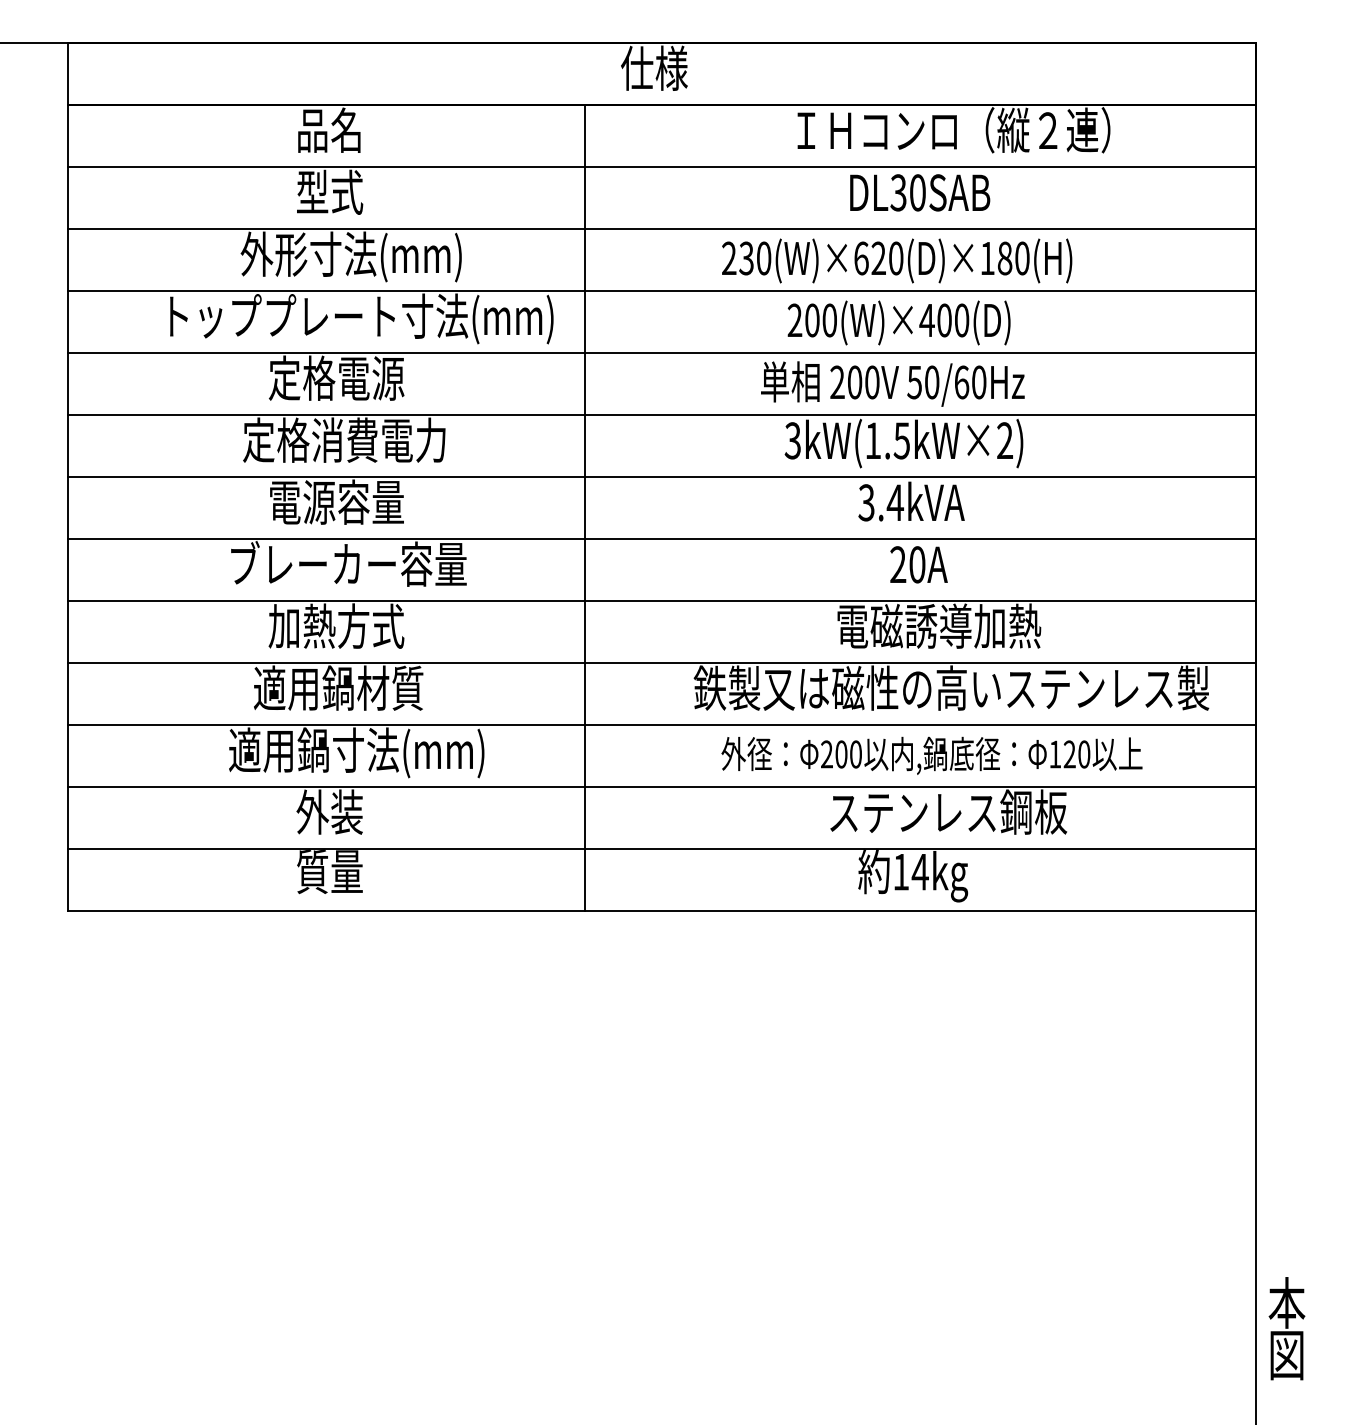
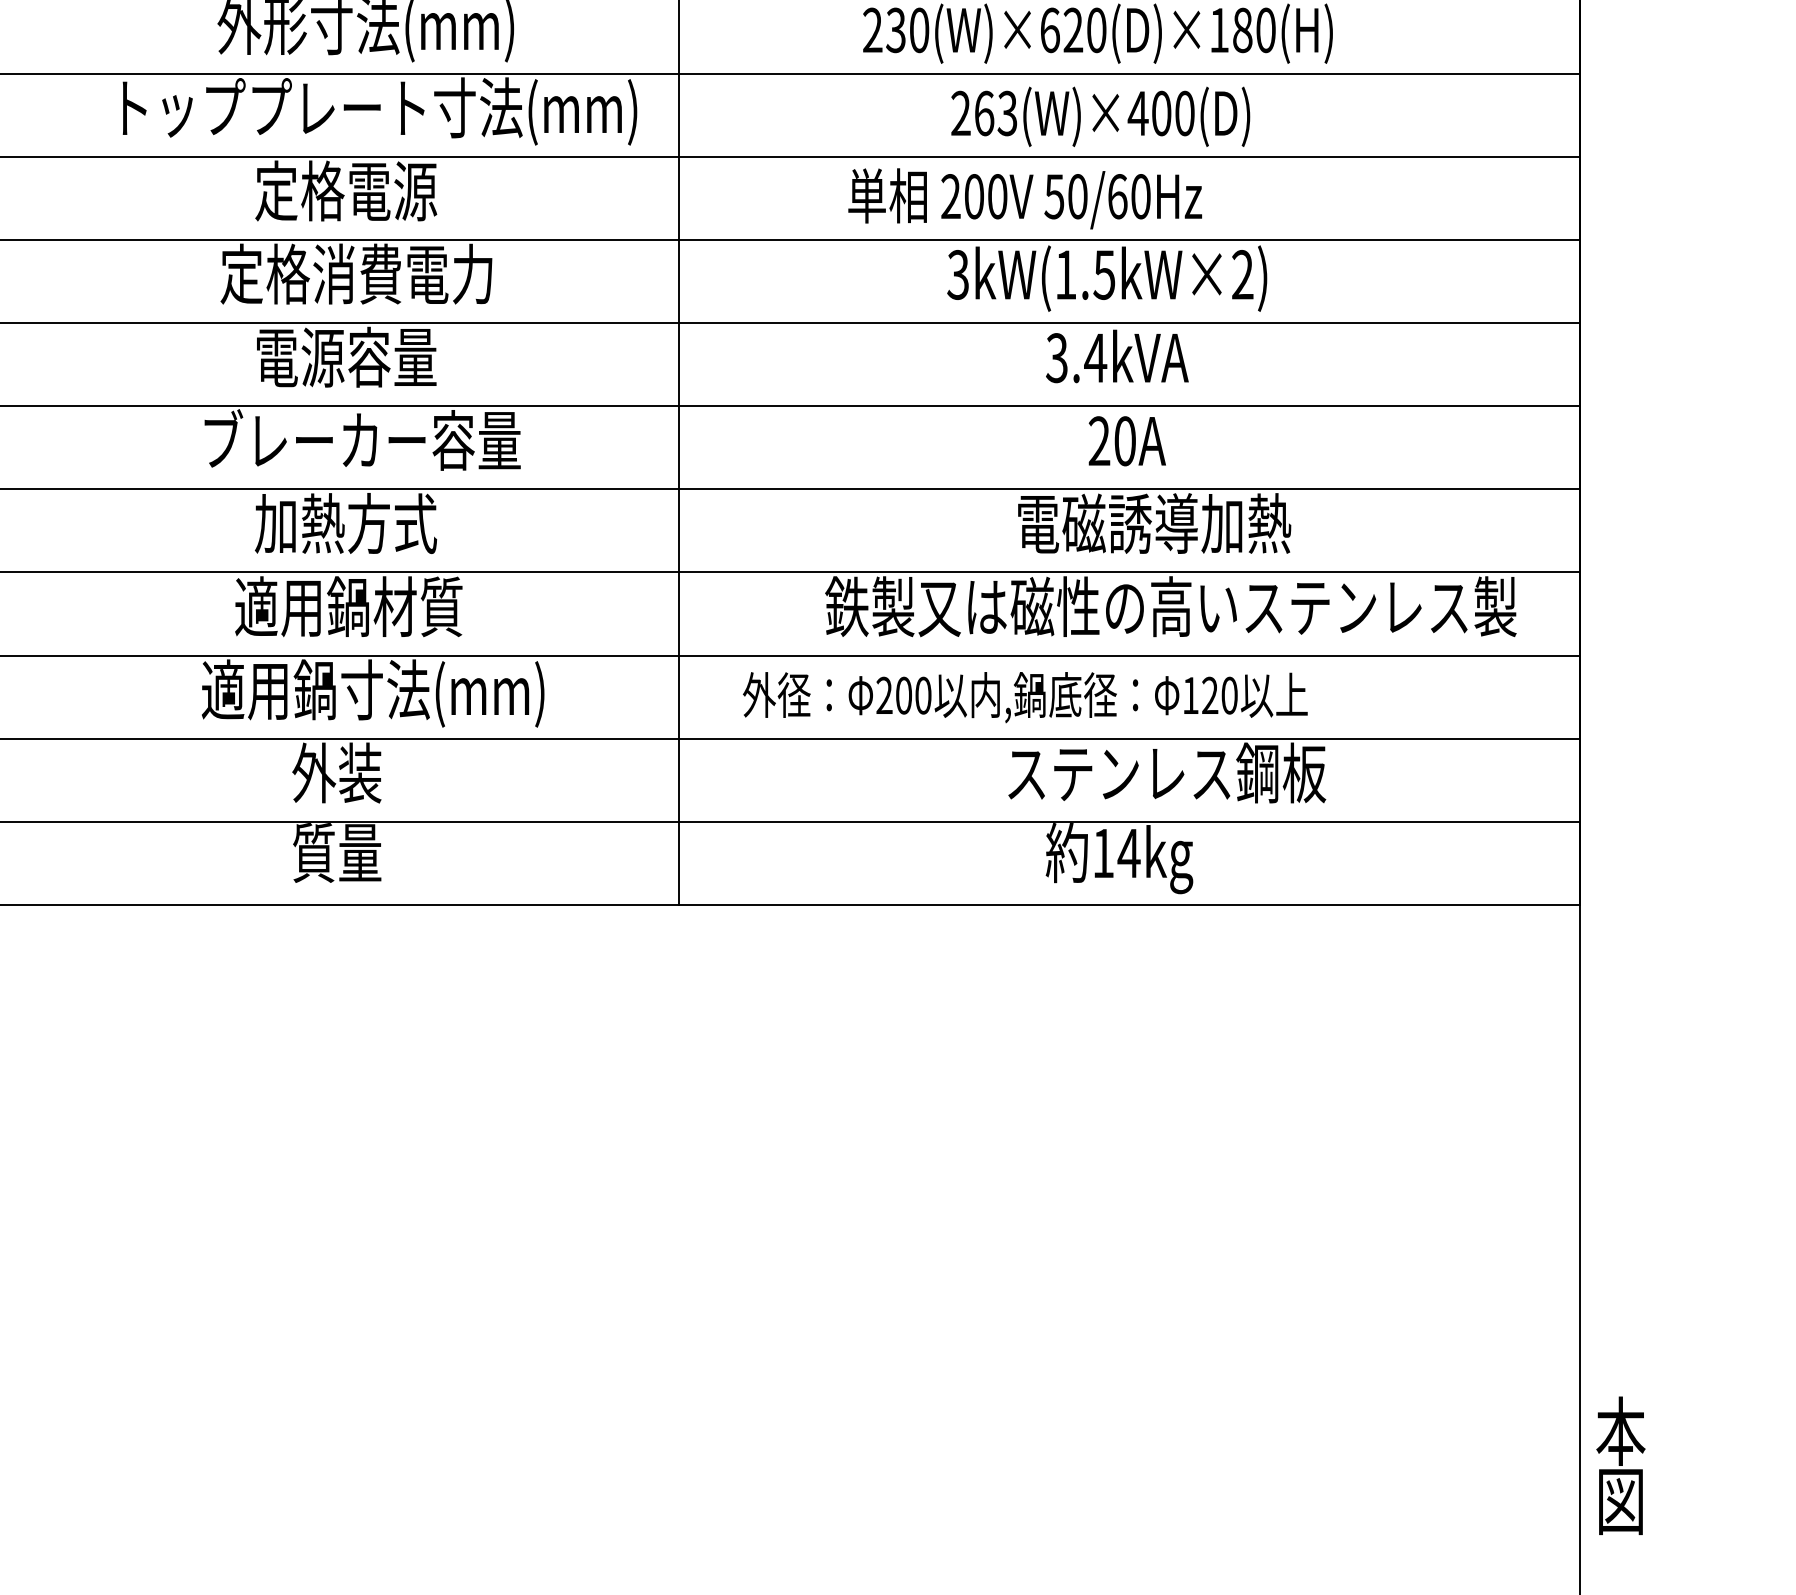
text: (820, 320) -> (995, 113), 200(W)×400(D) -> 263(W)×400(D)
text: (892, 383) -> (1024, 198), moved
text: (931, 755) -> (1024, 697), moved

